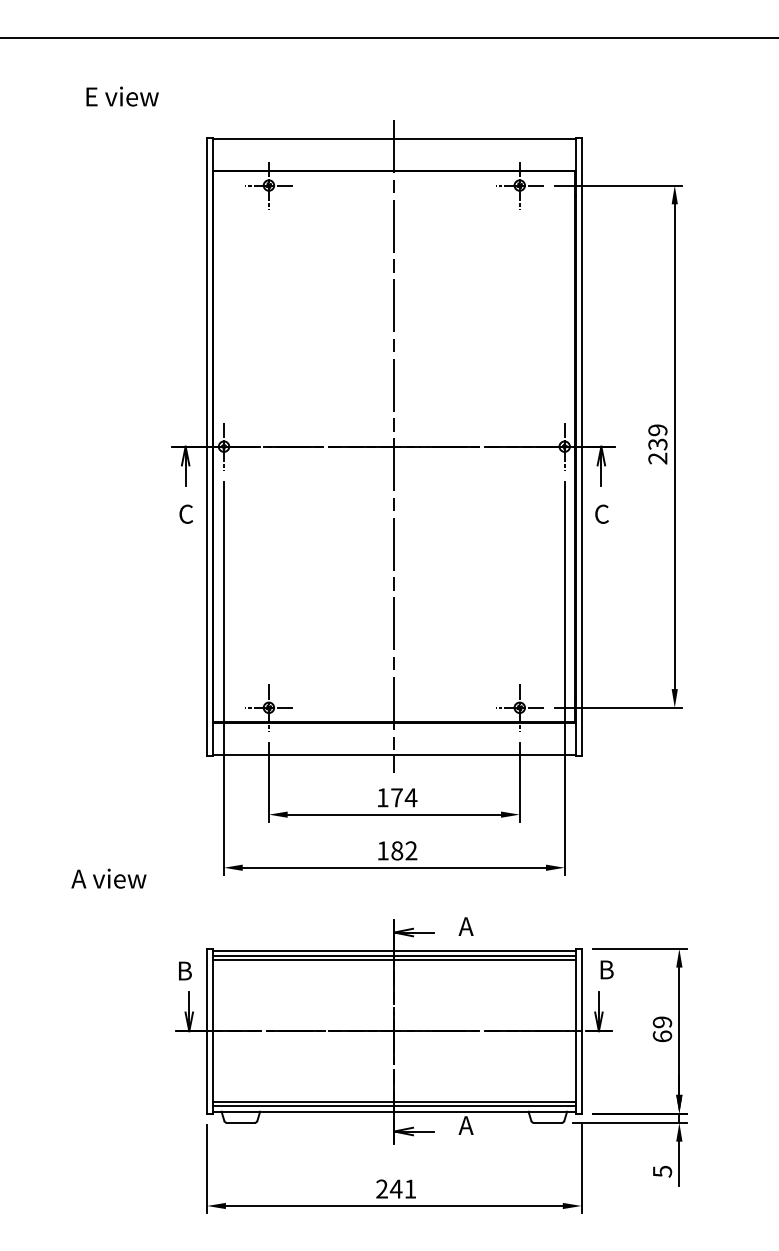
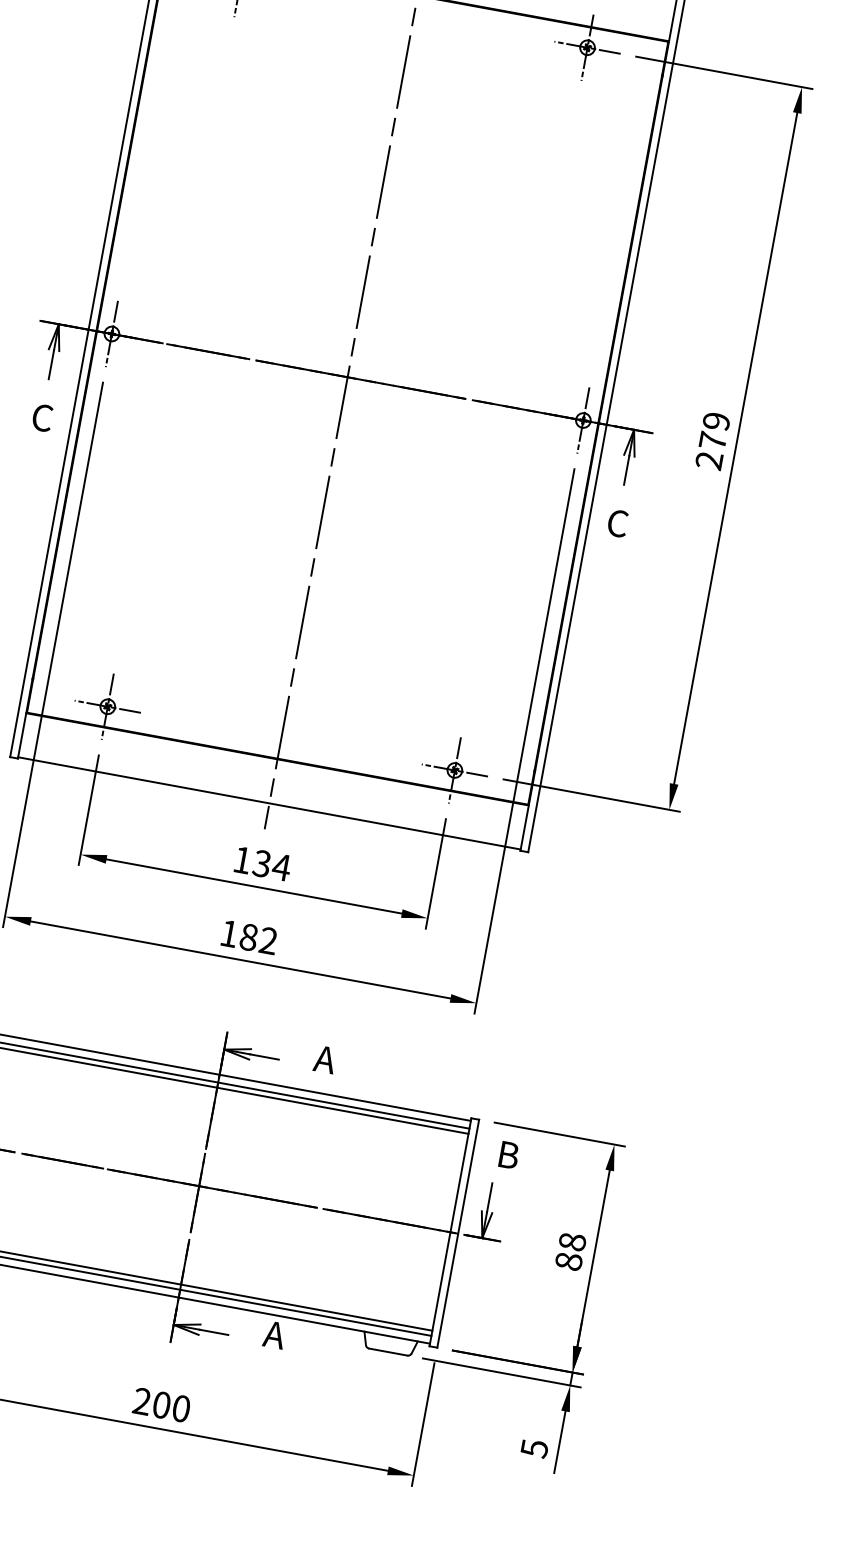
text: (657, 444) -> (712, 441), 239 -> 279
text: (396, 797) -> (261, 863), 174 -> 134
text: (662, 1029) -> (570, 1251), 69 -> 88
text: (402, 1188) -> (170, 1405), 241 -> 200

